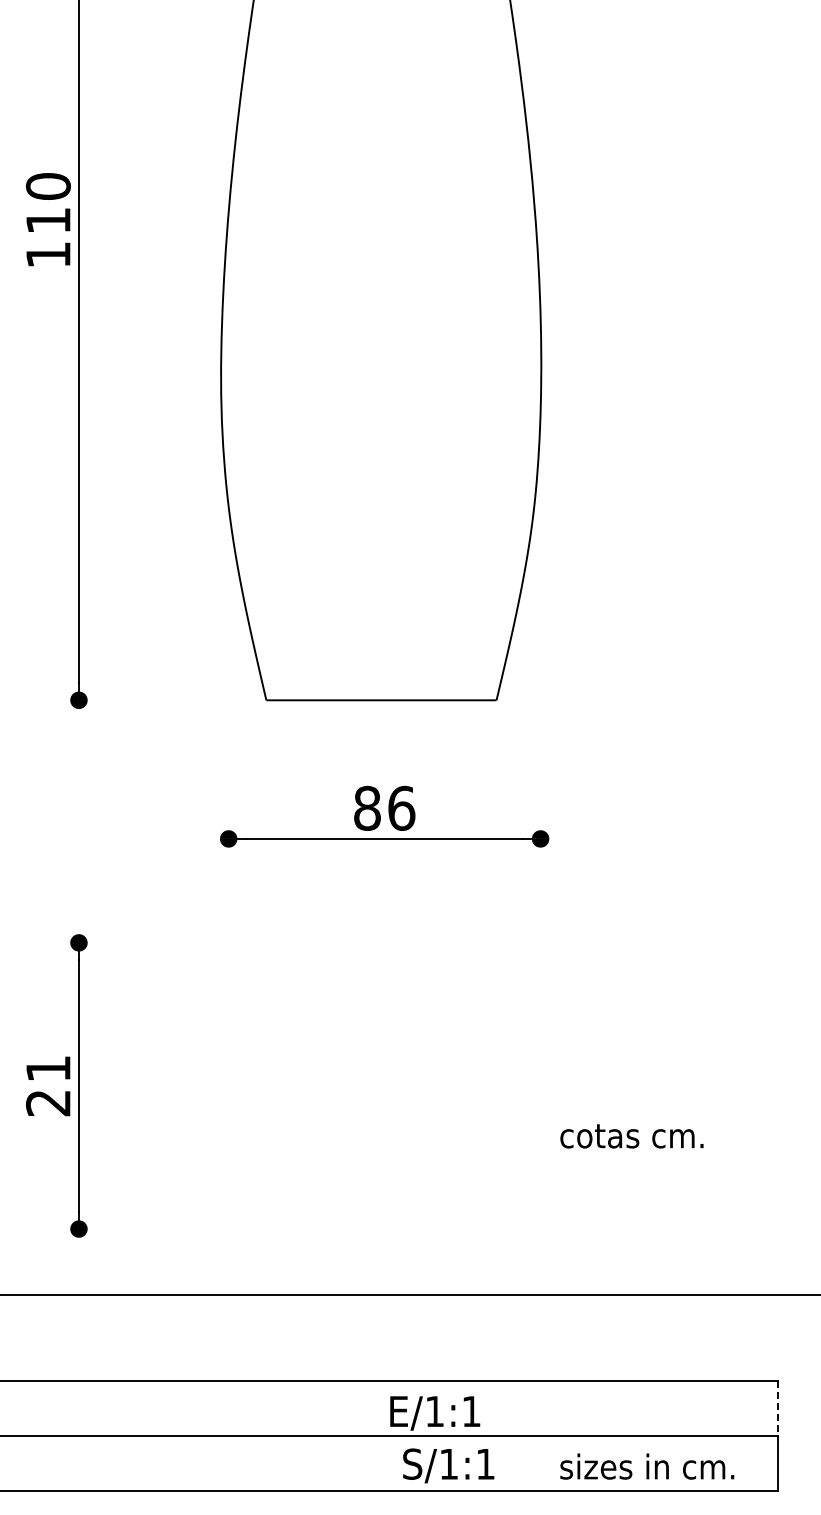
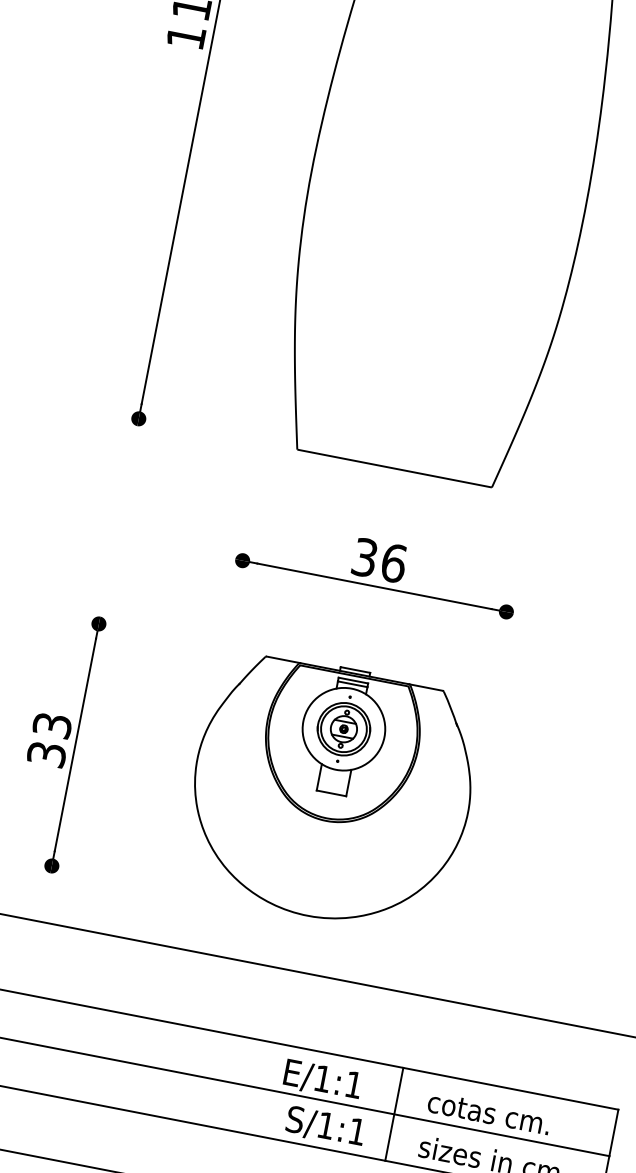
text: (367, 807) -> (365, 556), 86 -> 36
part: (381, 1083) -> (331, 792), added
text: (47, 1086) -> (48, 740), 21 -> 33
text: (631, 1136) -> (488, 1113), moved
line: (778, 1409) -> (613, 1133), dashed -> solid
line: (524, 1436) -> (394, 1114), added

